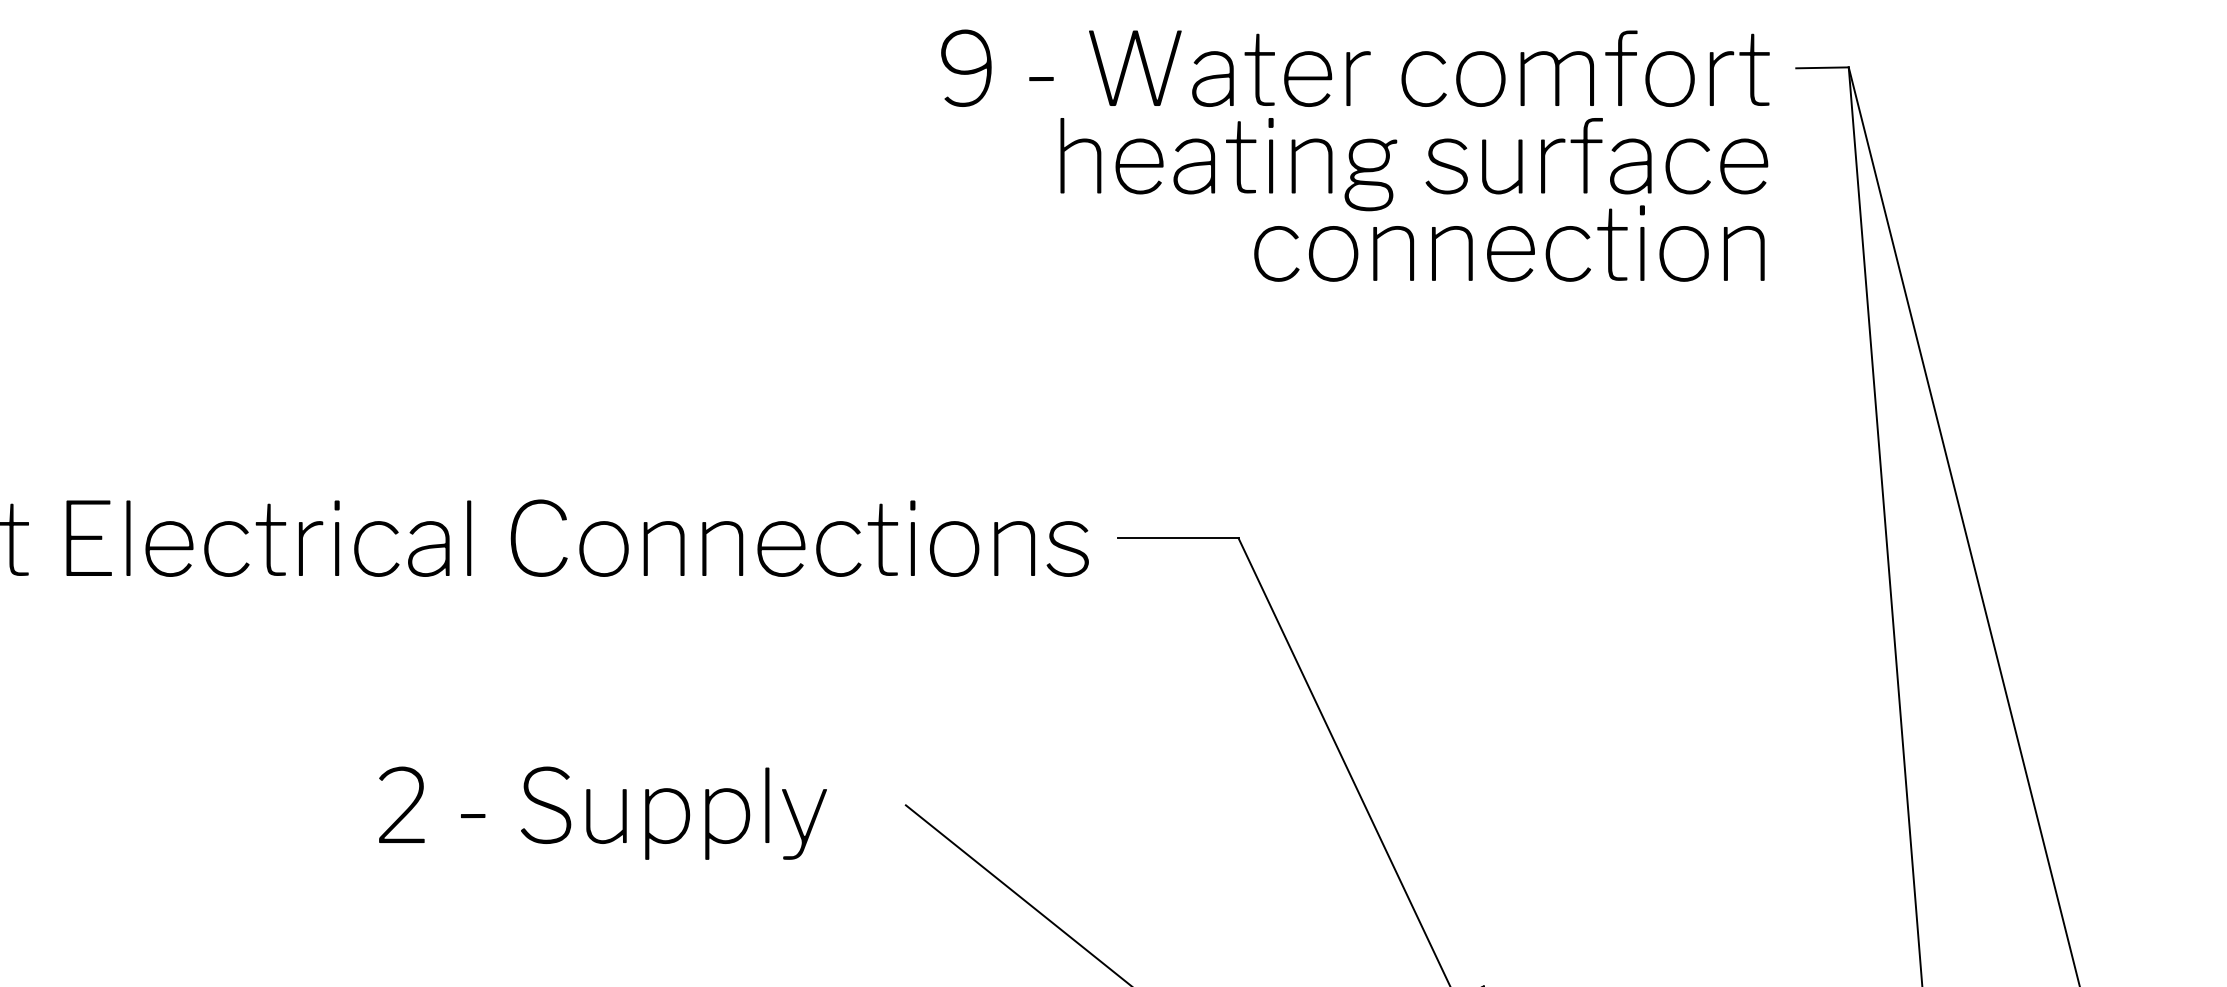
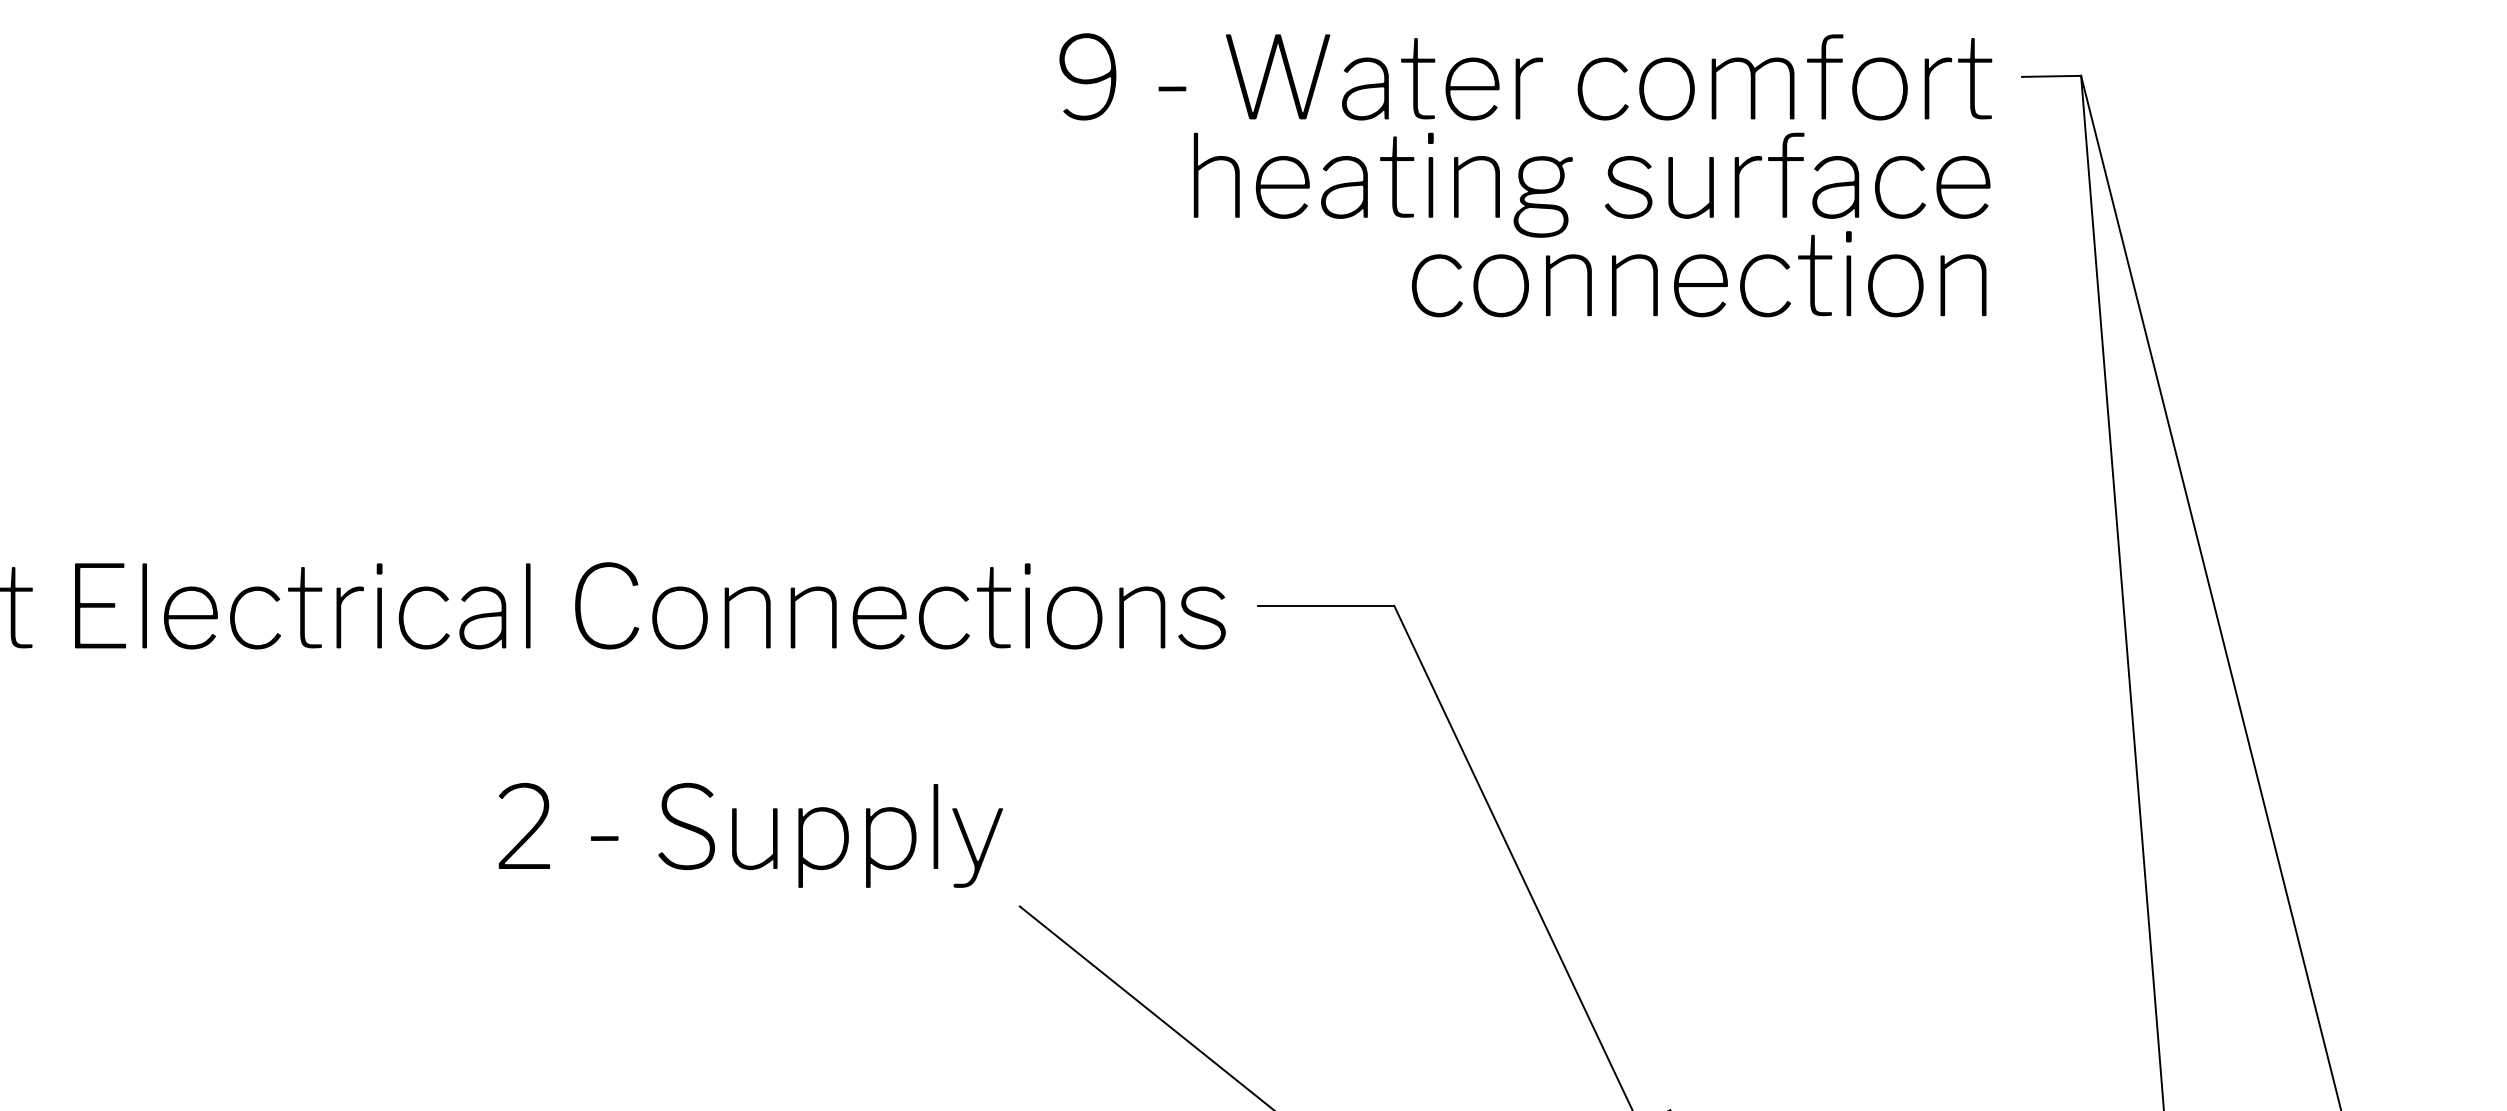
text: (602, 812) -> (750, 834), moved

